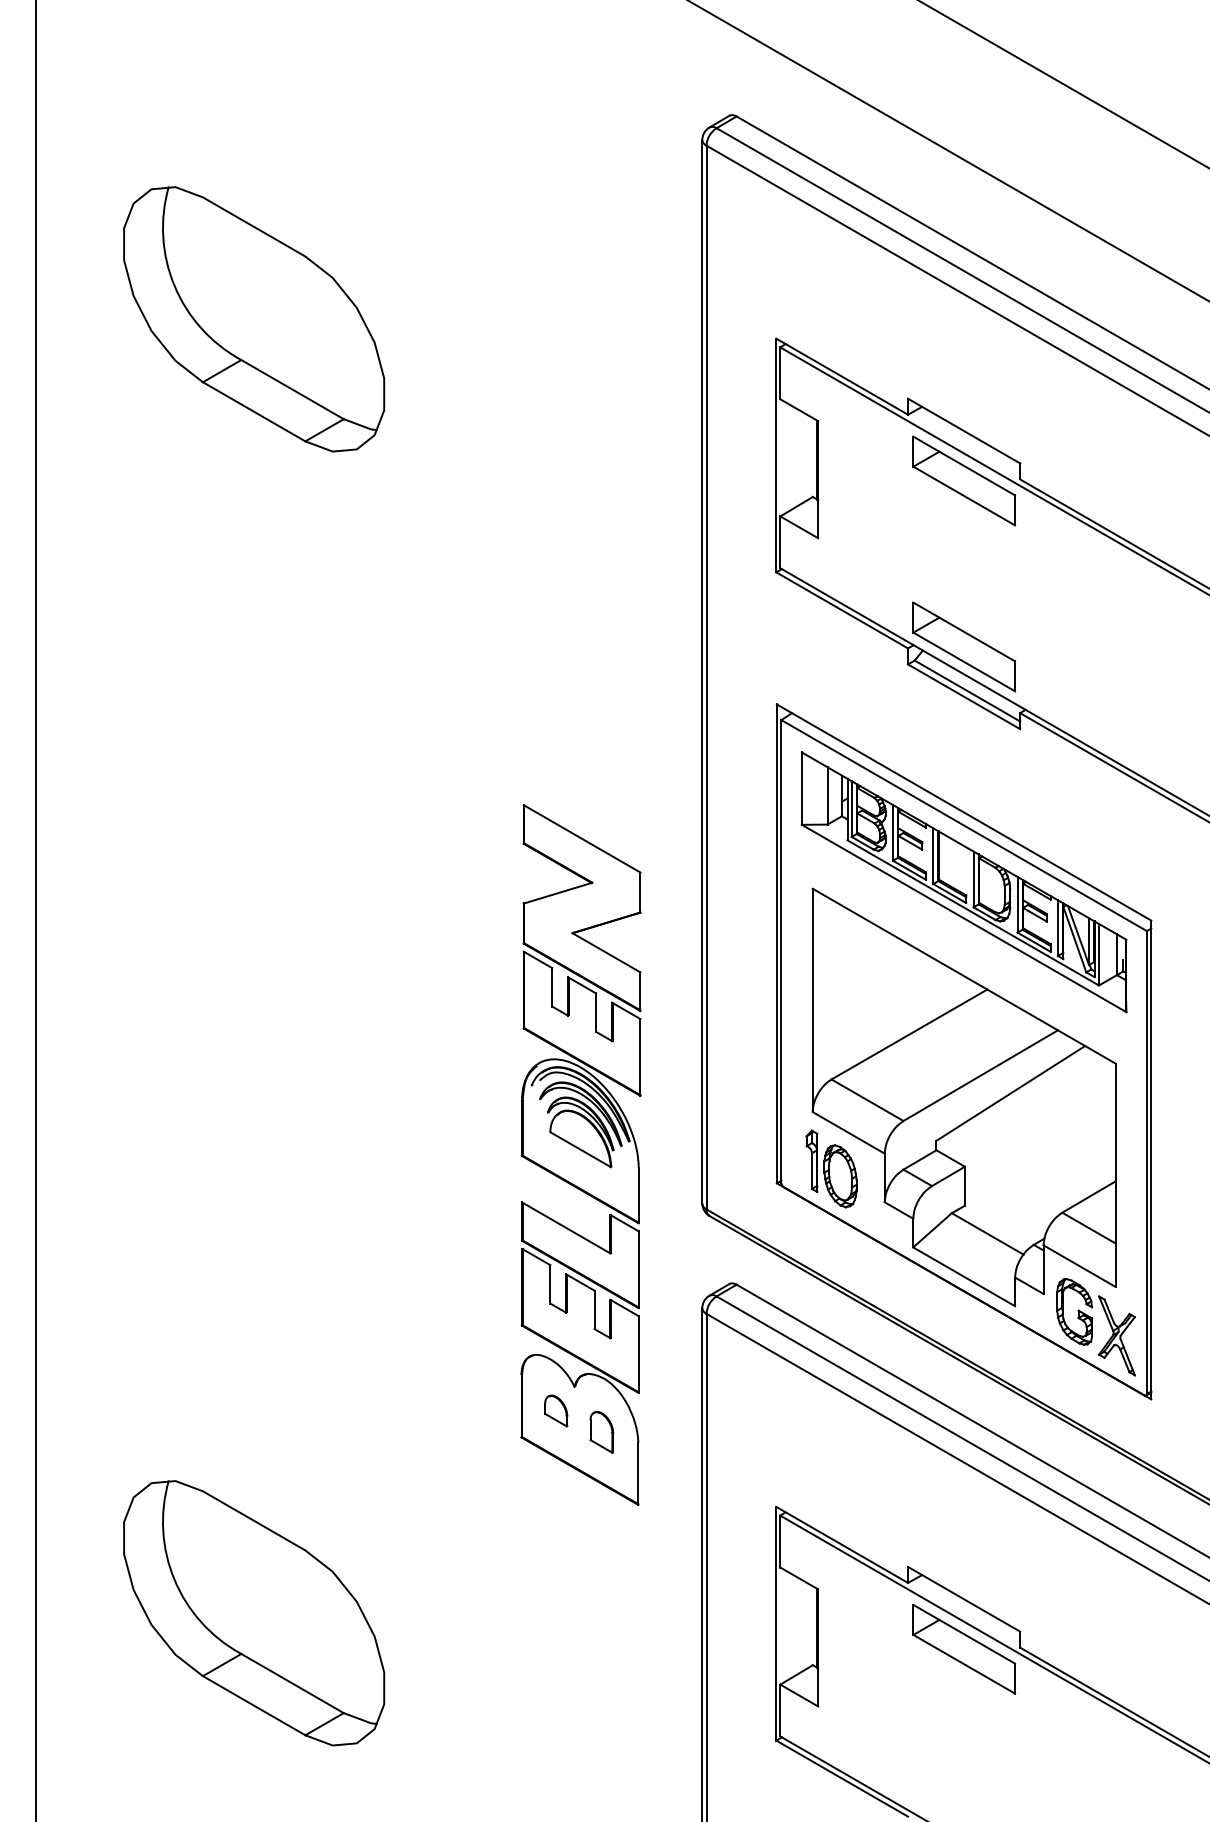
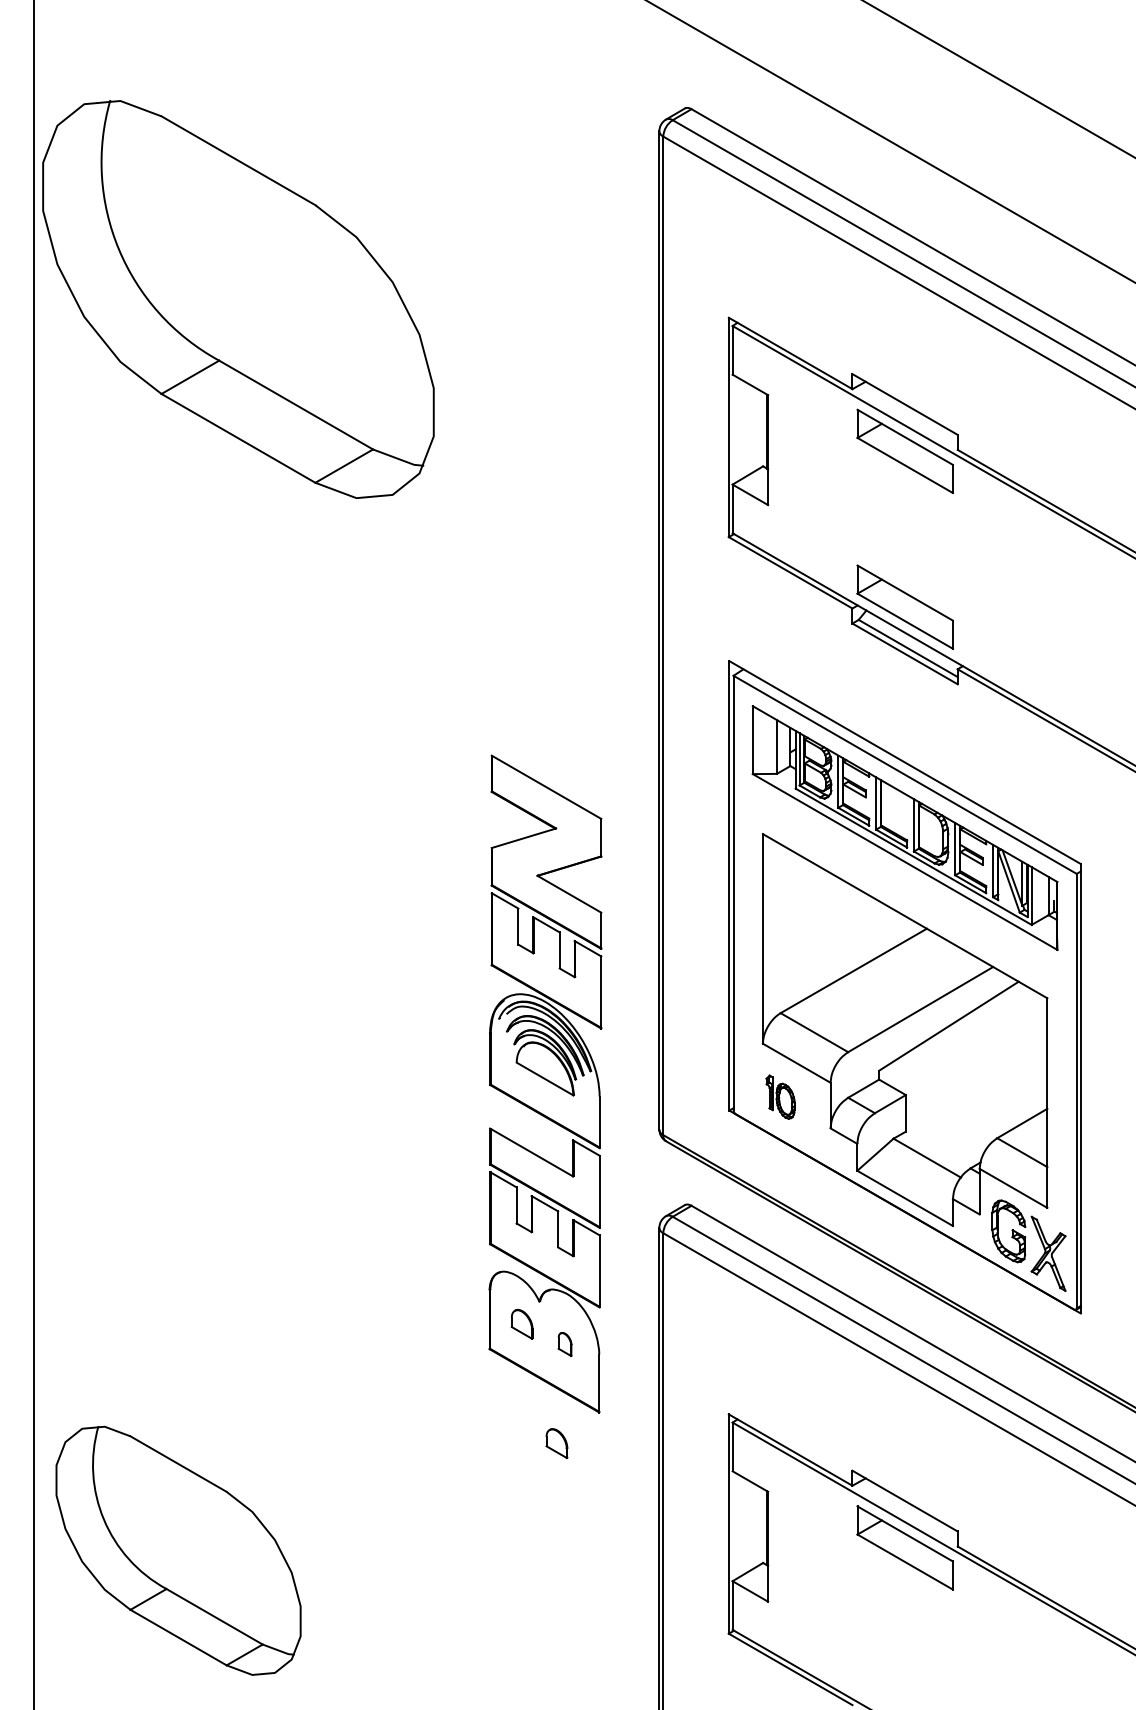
part: (254, 319) -> (238, 299), size x1.6
part: (831, 1168) -> (780, 1096), size x0.6
part: (601, 1432) -> (564, 1344), size x0.6
part: (593, 1537) -> (557, 1443), added
part: (254, 1613) -> (178, 1551), moved

